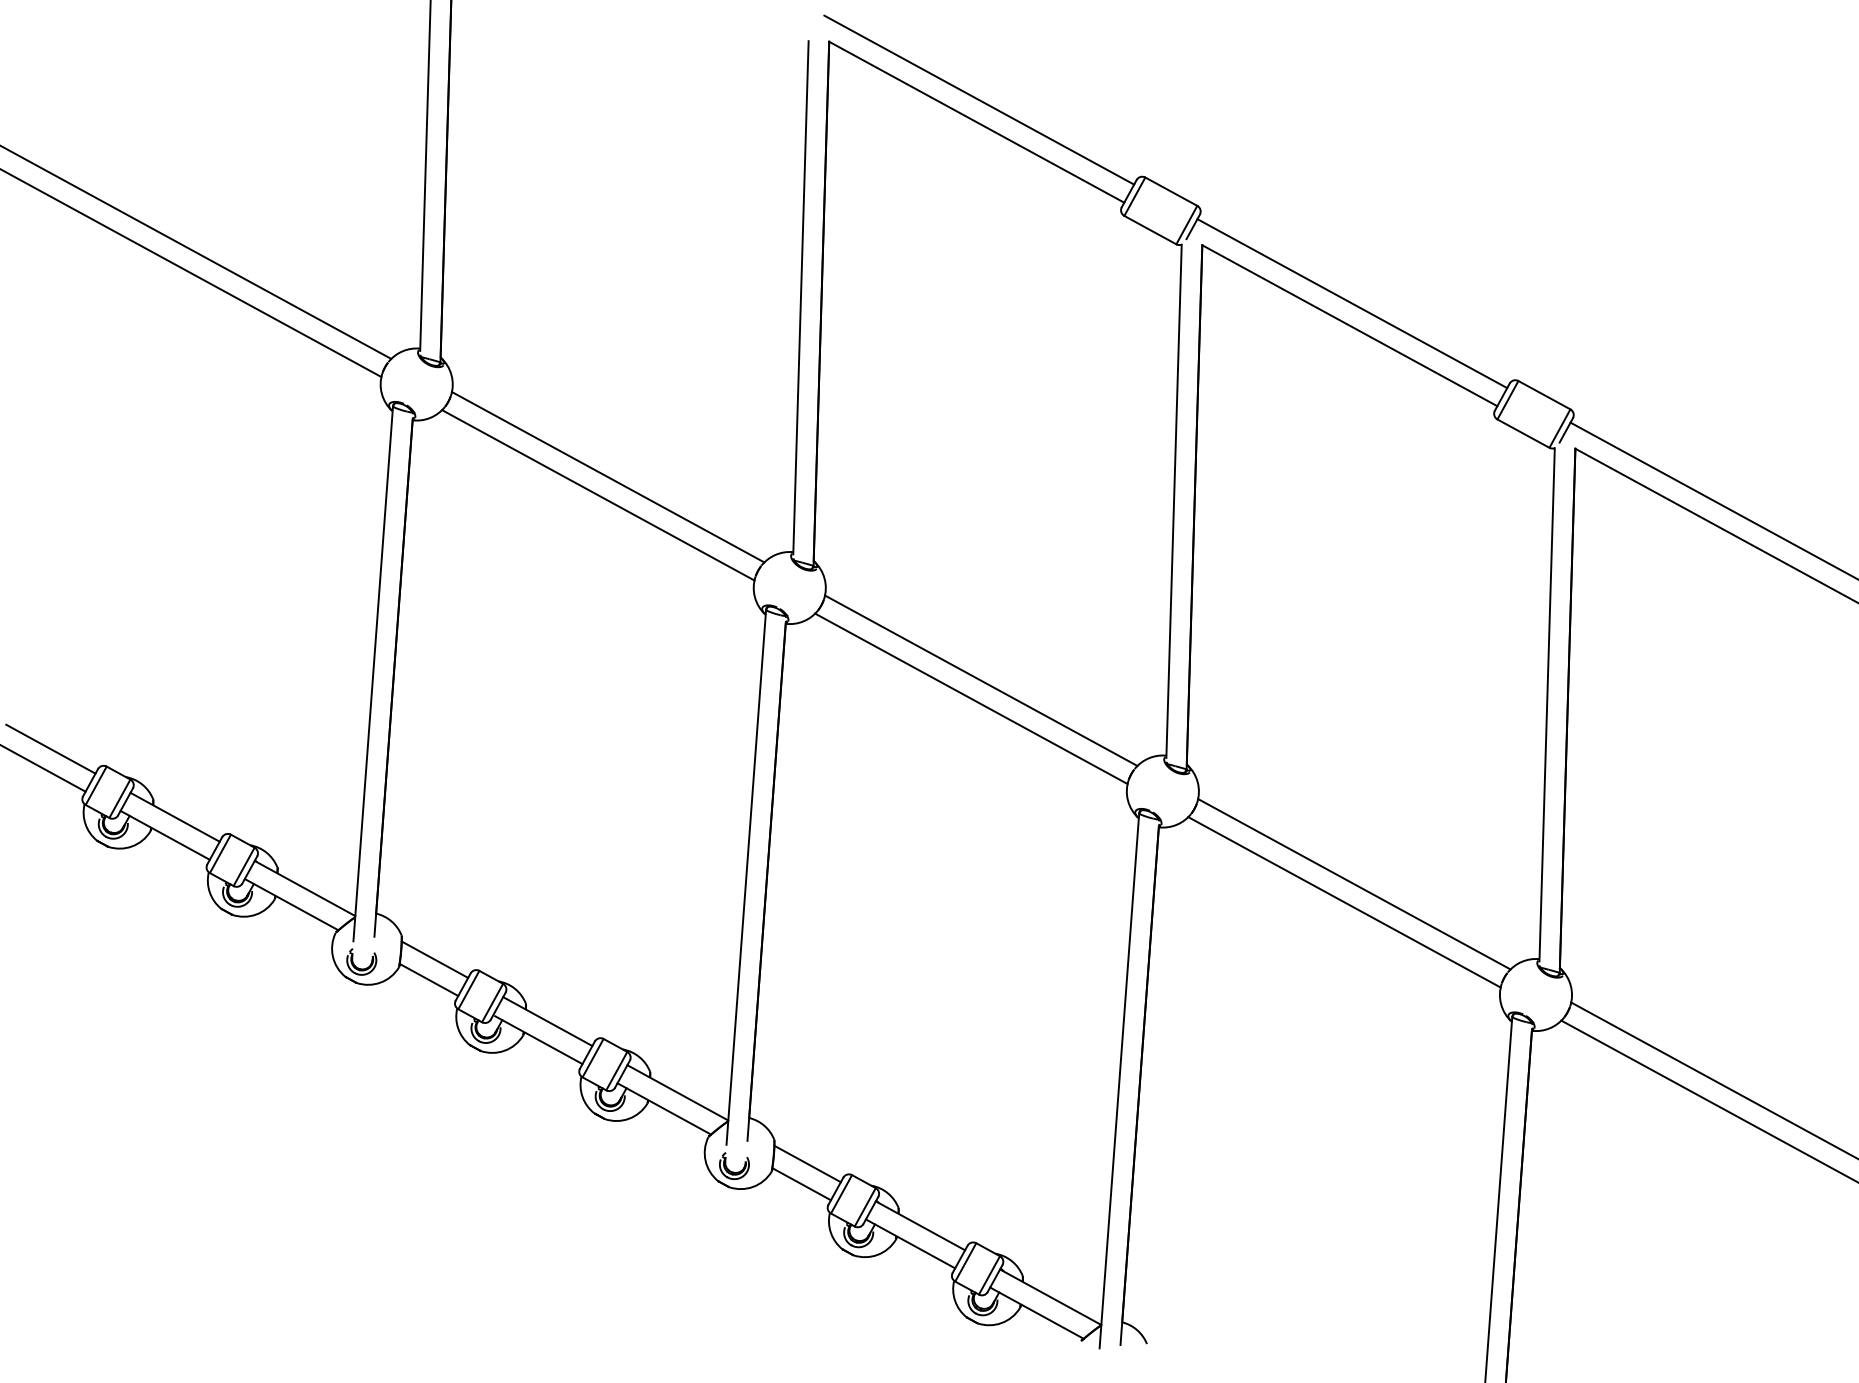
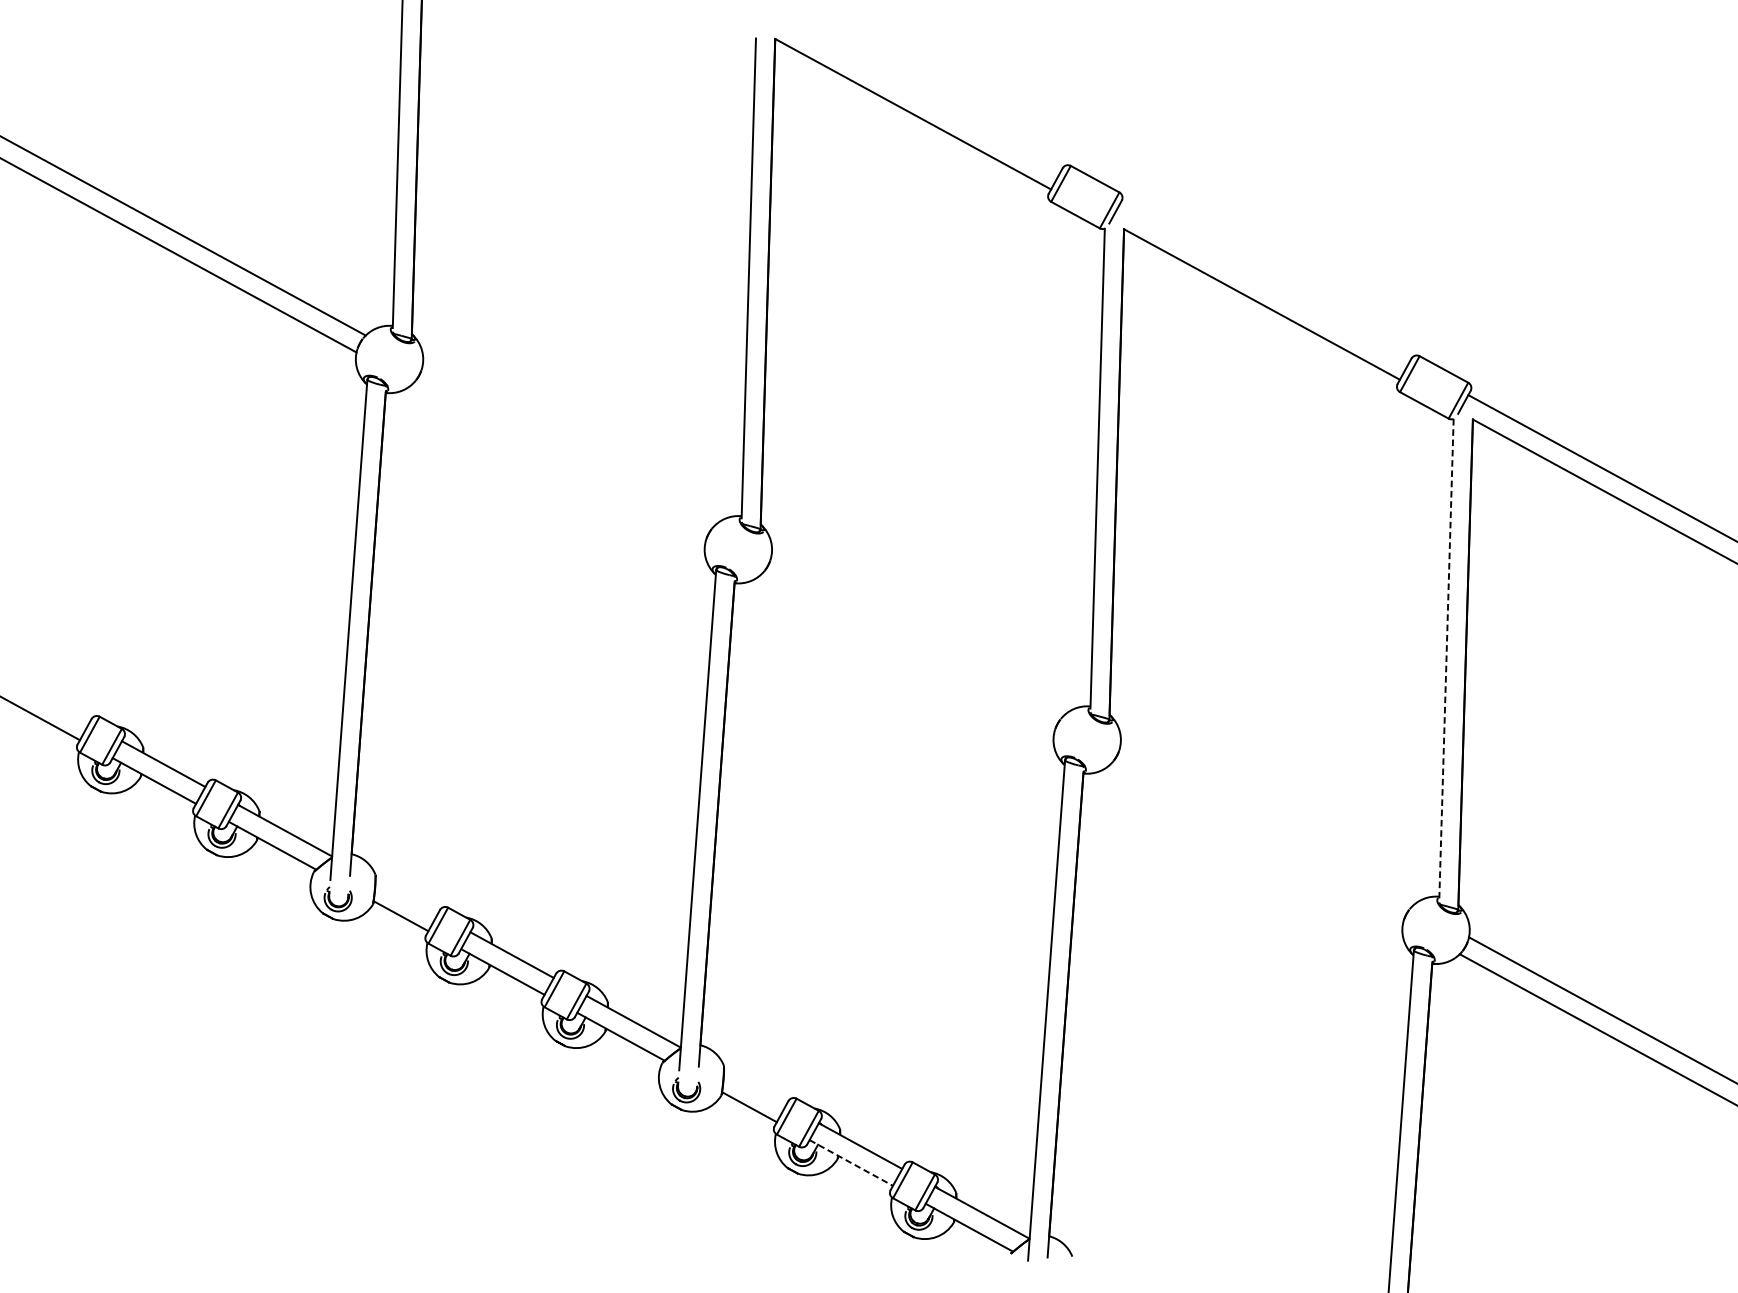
line: (979, 99) -> (915, 92), removed
line: (1352, 303) -> (1264, 283), removed
line: (607, 477) -> (567, 446), removed
line: (598, 495) -> (559, 463), removed
line: (981, 680) -> (917, 636), removed
line: (971, 698) -> (908, 653), removed
line: (1547, 704) -> (1446, 658), solid -> dashed
line: (50, 748) -> (47, 699), removed
line: (1354, 884) -> (1266, 826), removed
line: (1344, 902) -> (1257, 843), removed
line: (434, 959) -> (406, 897), removed
line: (807, 1163) -> (754, 1087), removed
line: (910, 1243) -> (851, 1162), solid -> dashed

